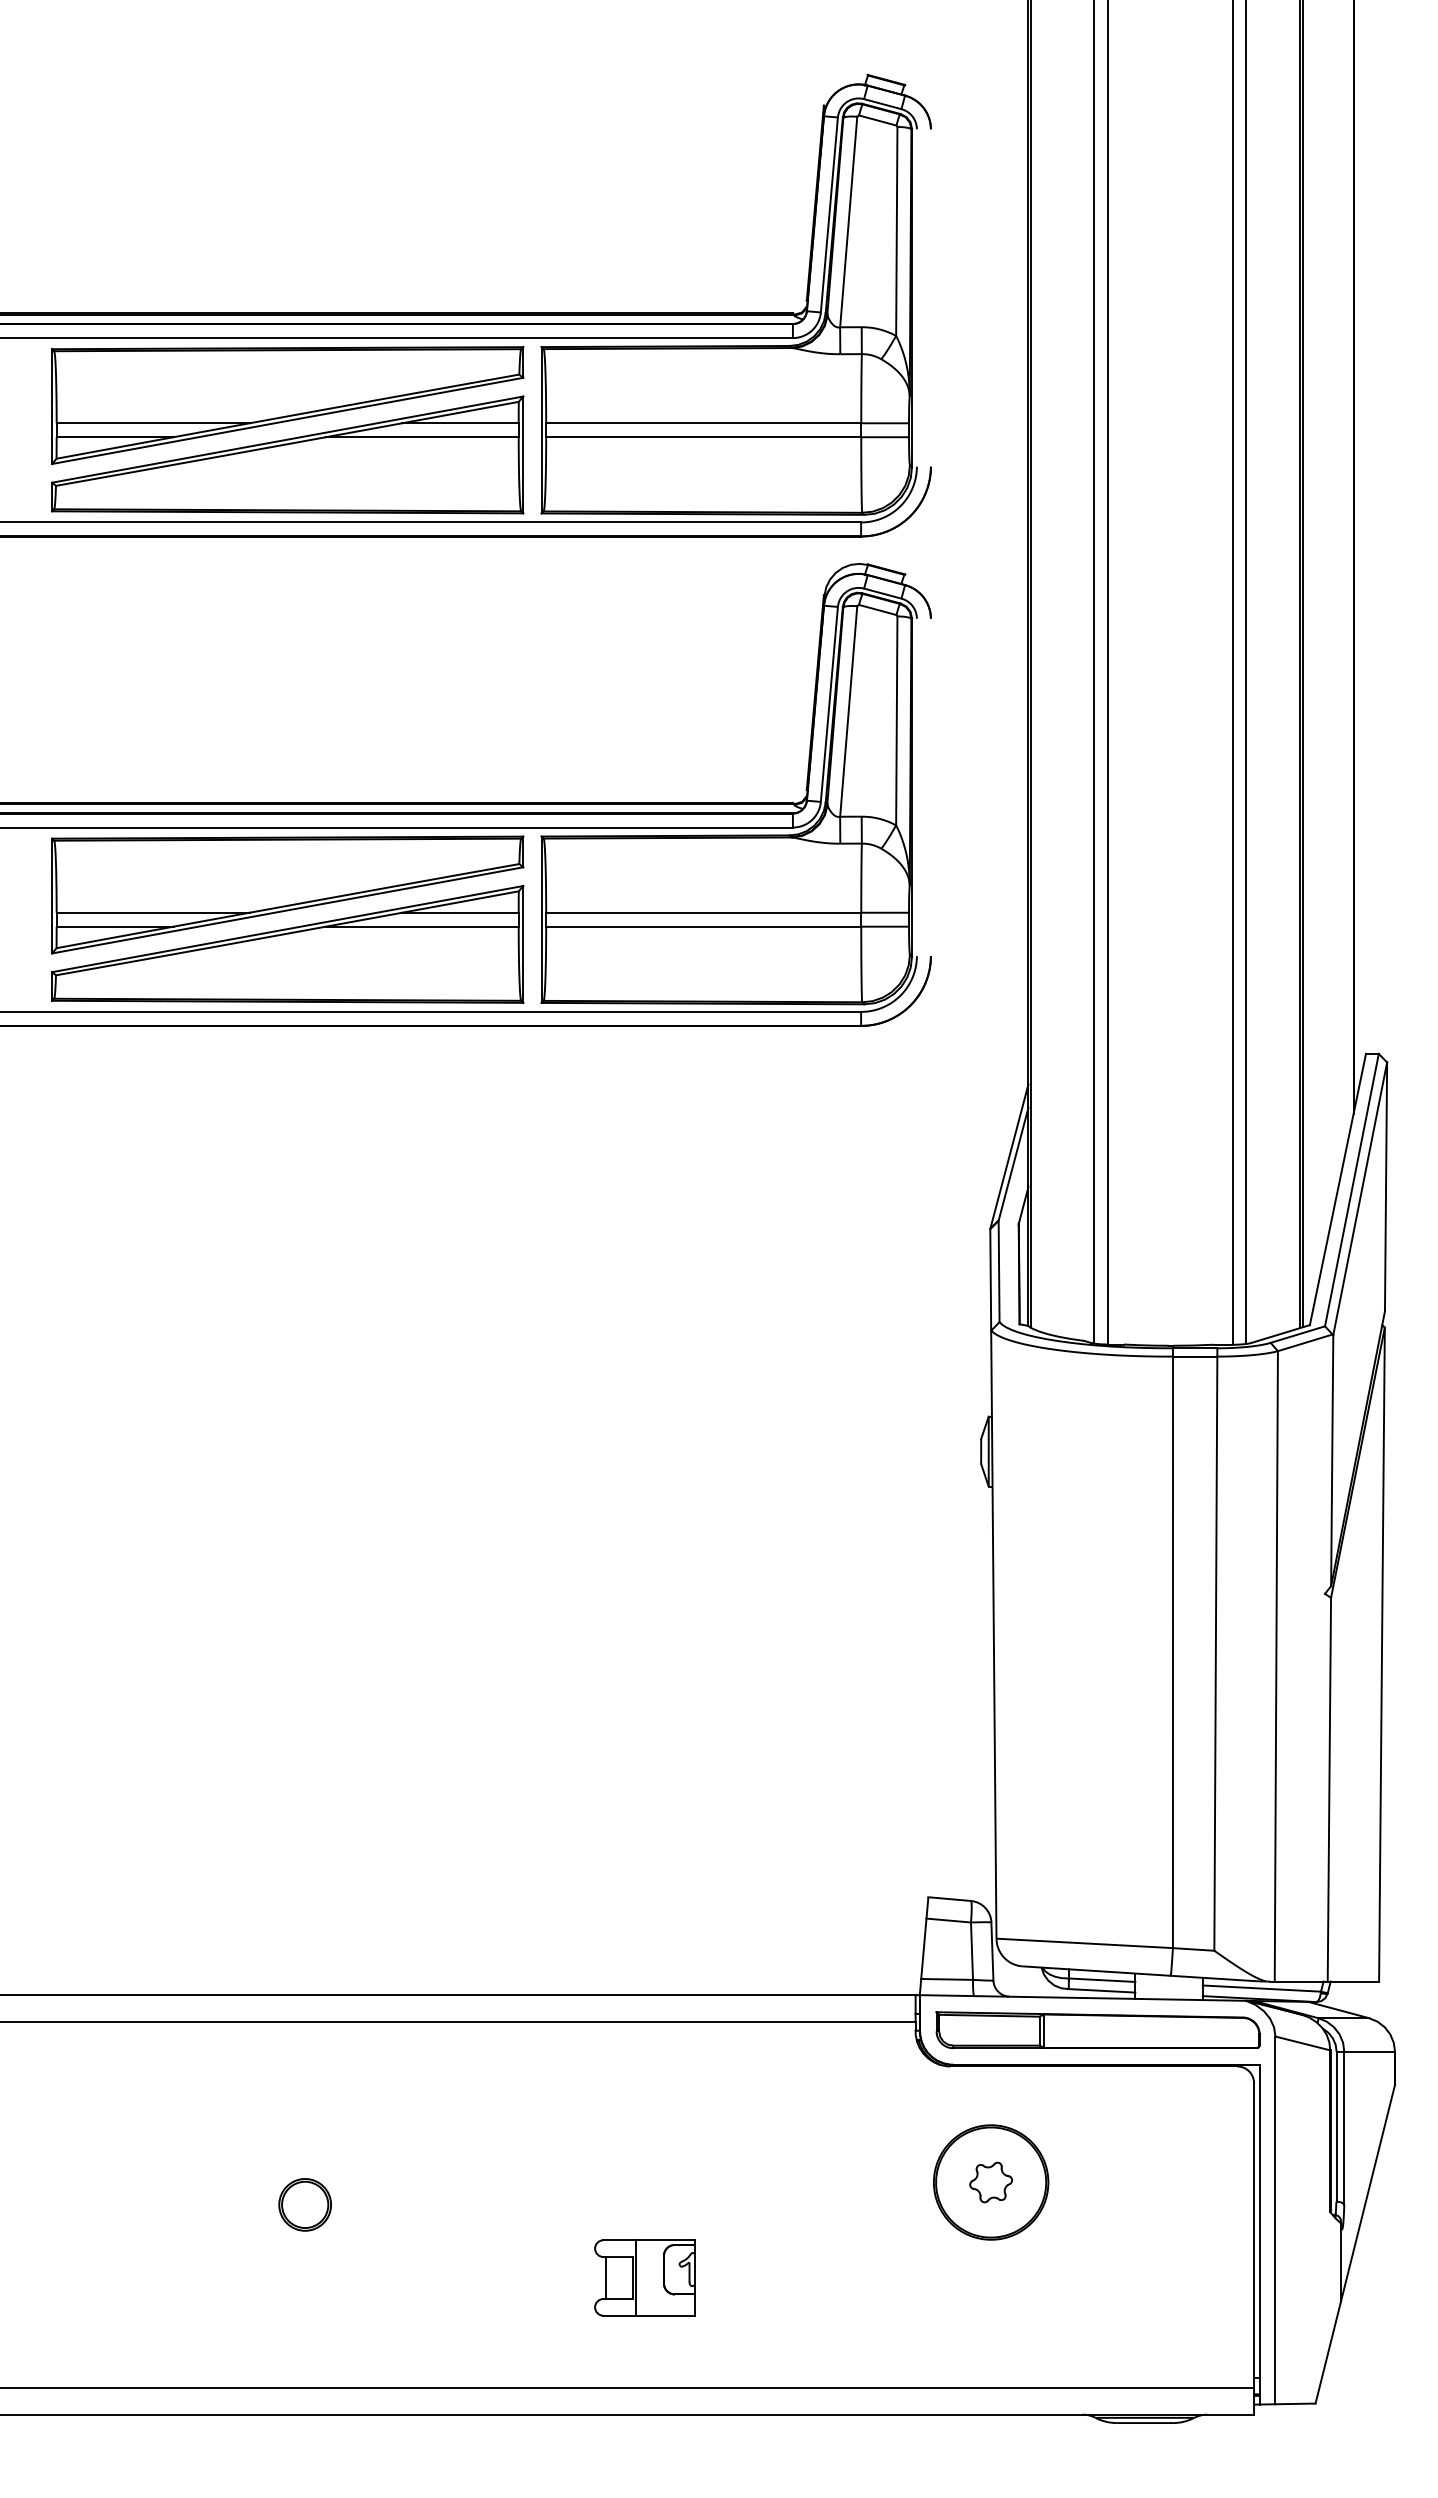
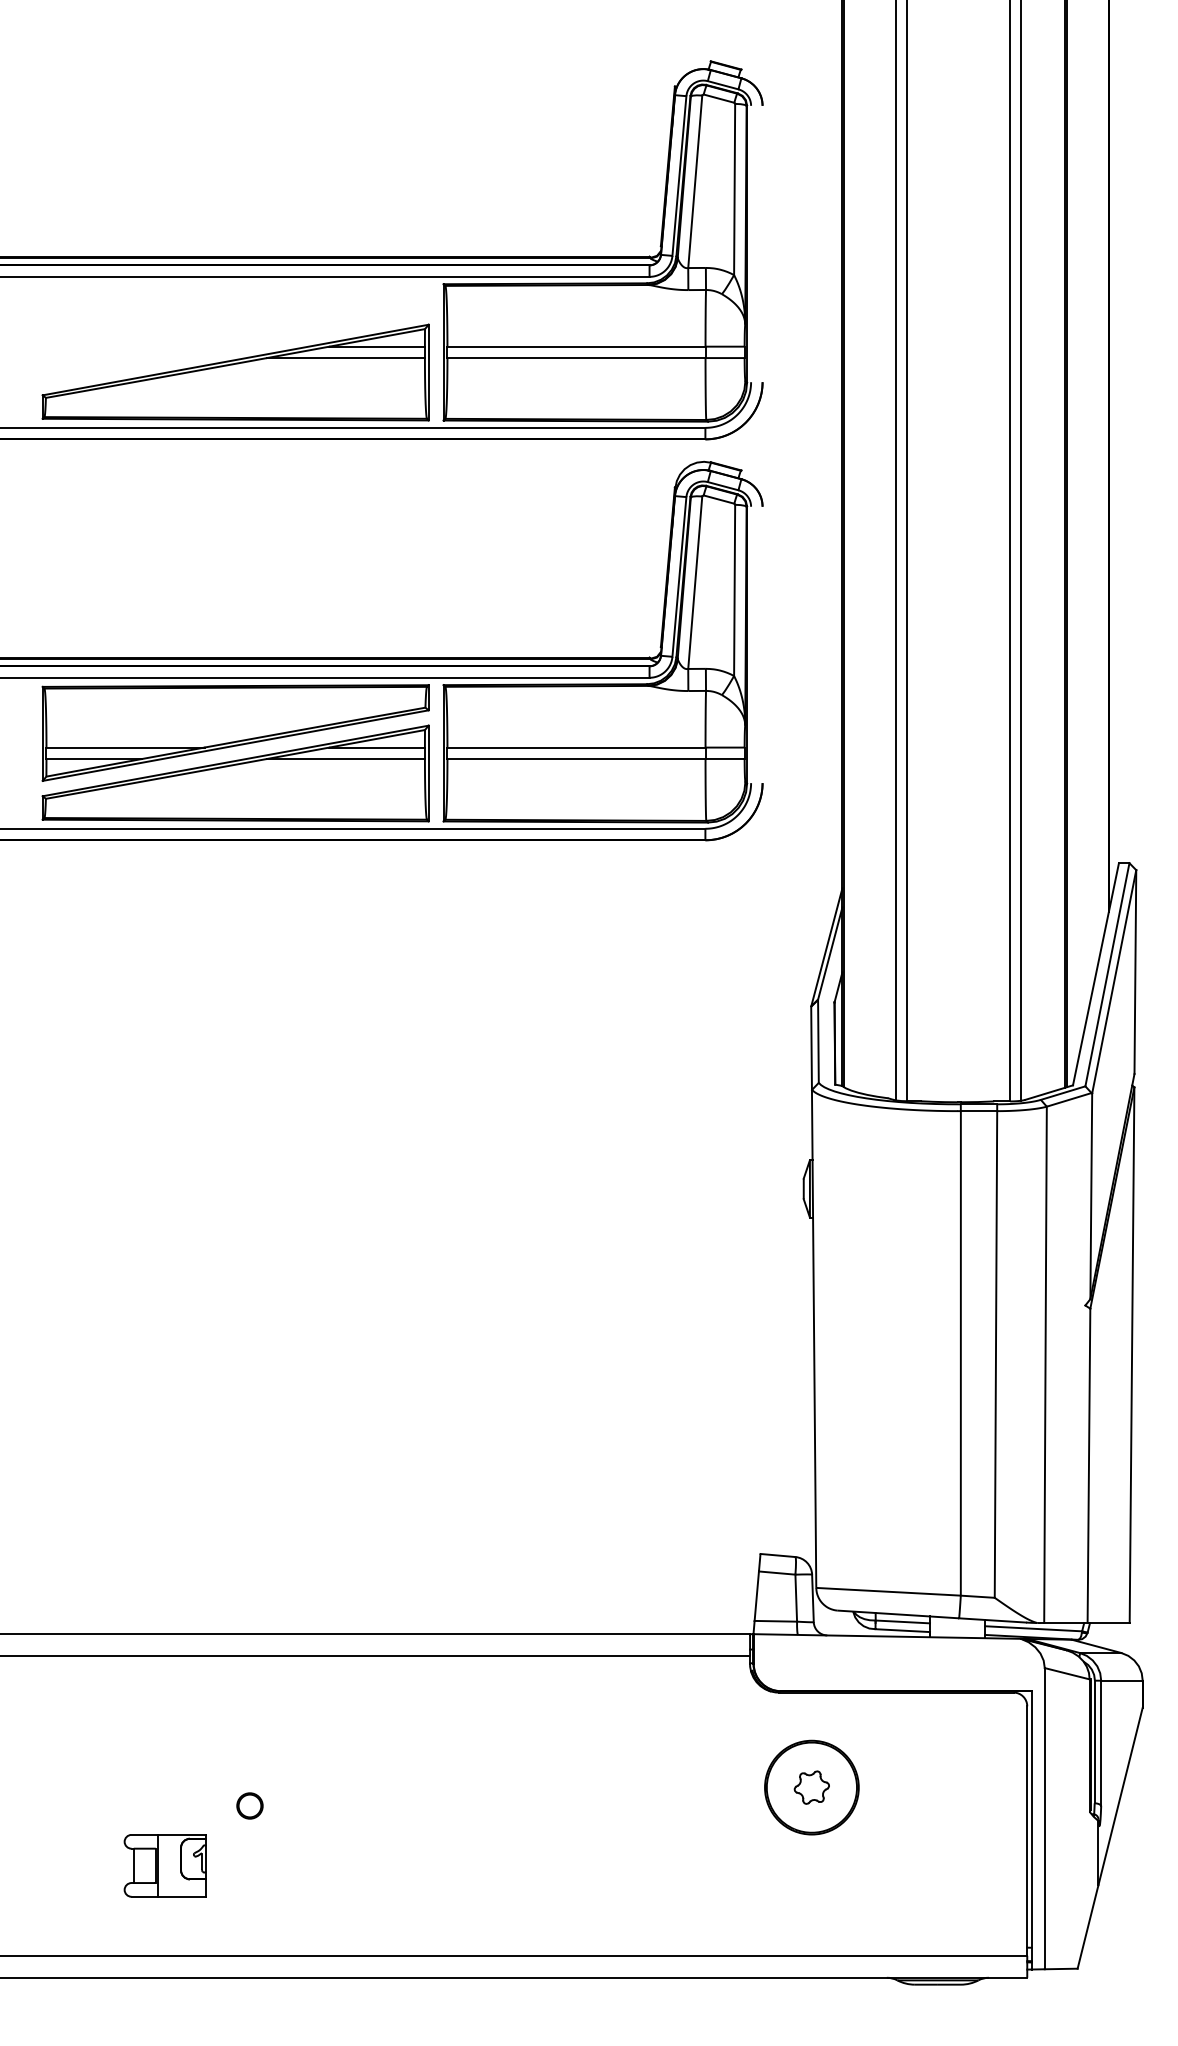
part: (287, 405) -> (235, 332), removed
part: (1097, 2030) -> (899, 1663), removed
part: (304, 2204) -> (249, 1805), size x0.6
part: (644, 2277) -> (165, 1865), moved

